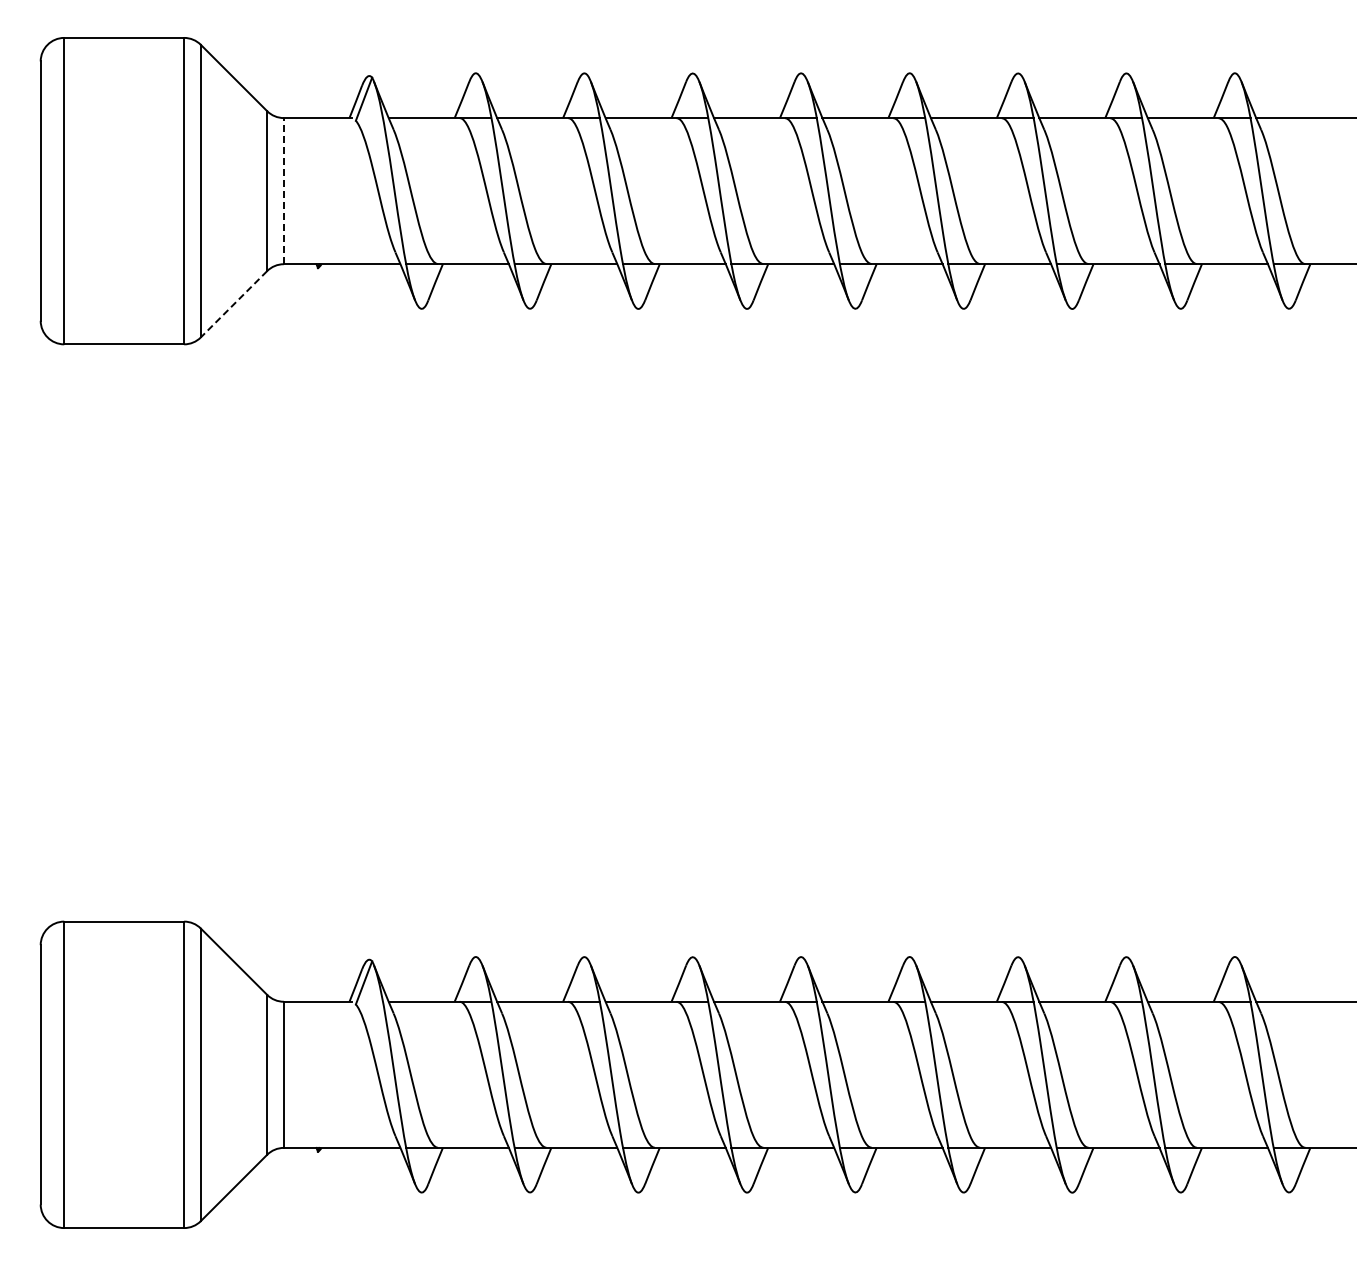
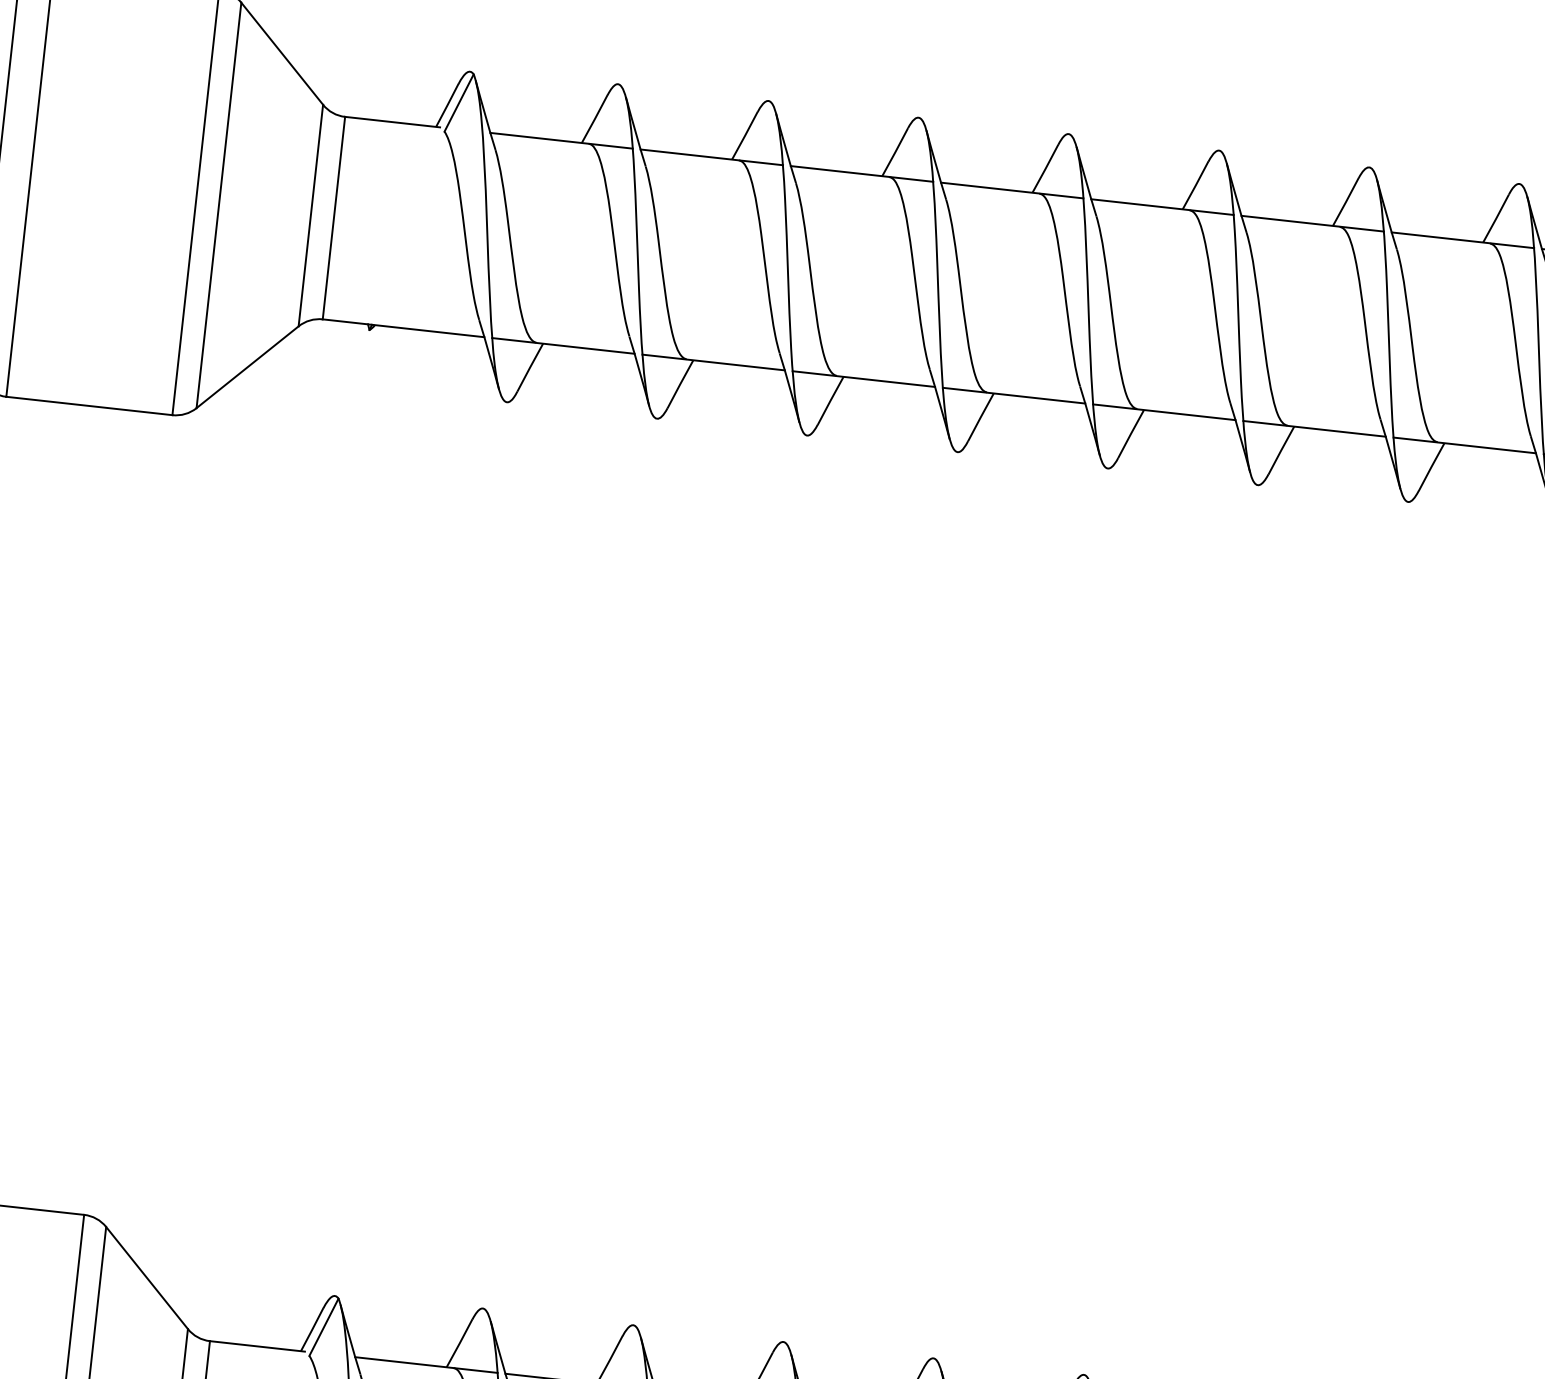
line: (283, 190) -> (333, 217), dashed -> solid
line: (234, 304) -> (248, 367), dashed -> solid

